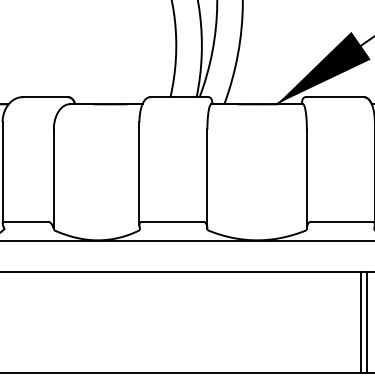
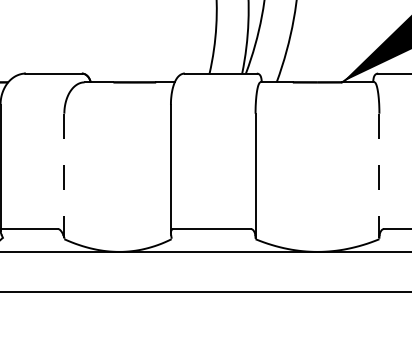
line: (53, 179) -> (63, 176), solid -> dashed
line: (306, 179) -> (378, 176), solid -> dashed

